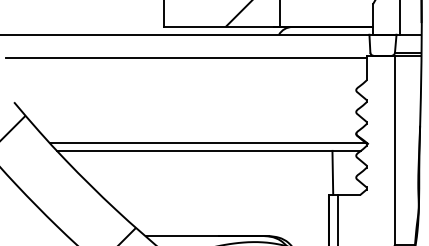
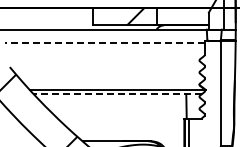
line: (186, 57) -> (105, 42), solid -> dashed
line: (208, 151) -> (117, 94), solid -> dashed

